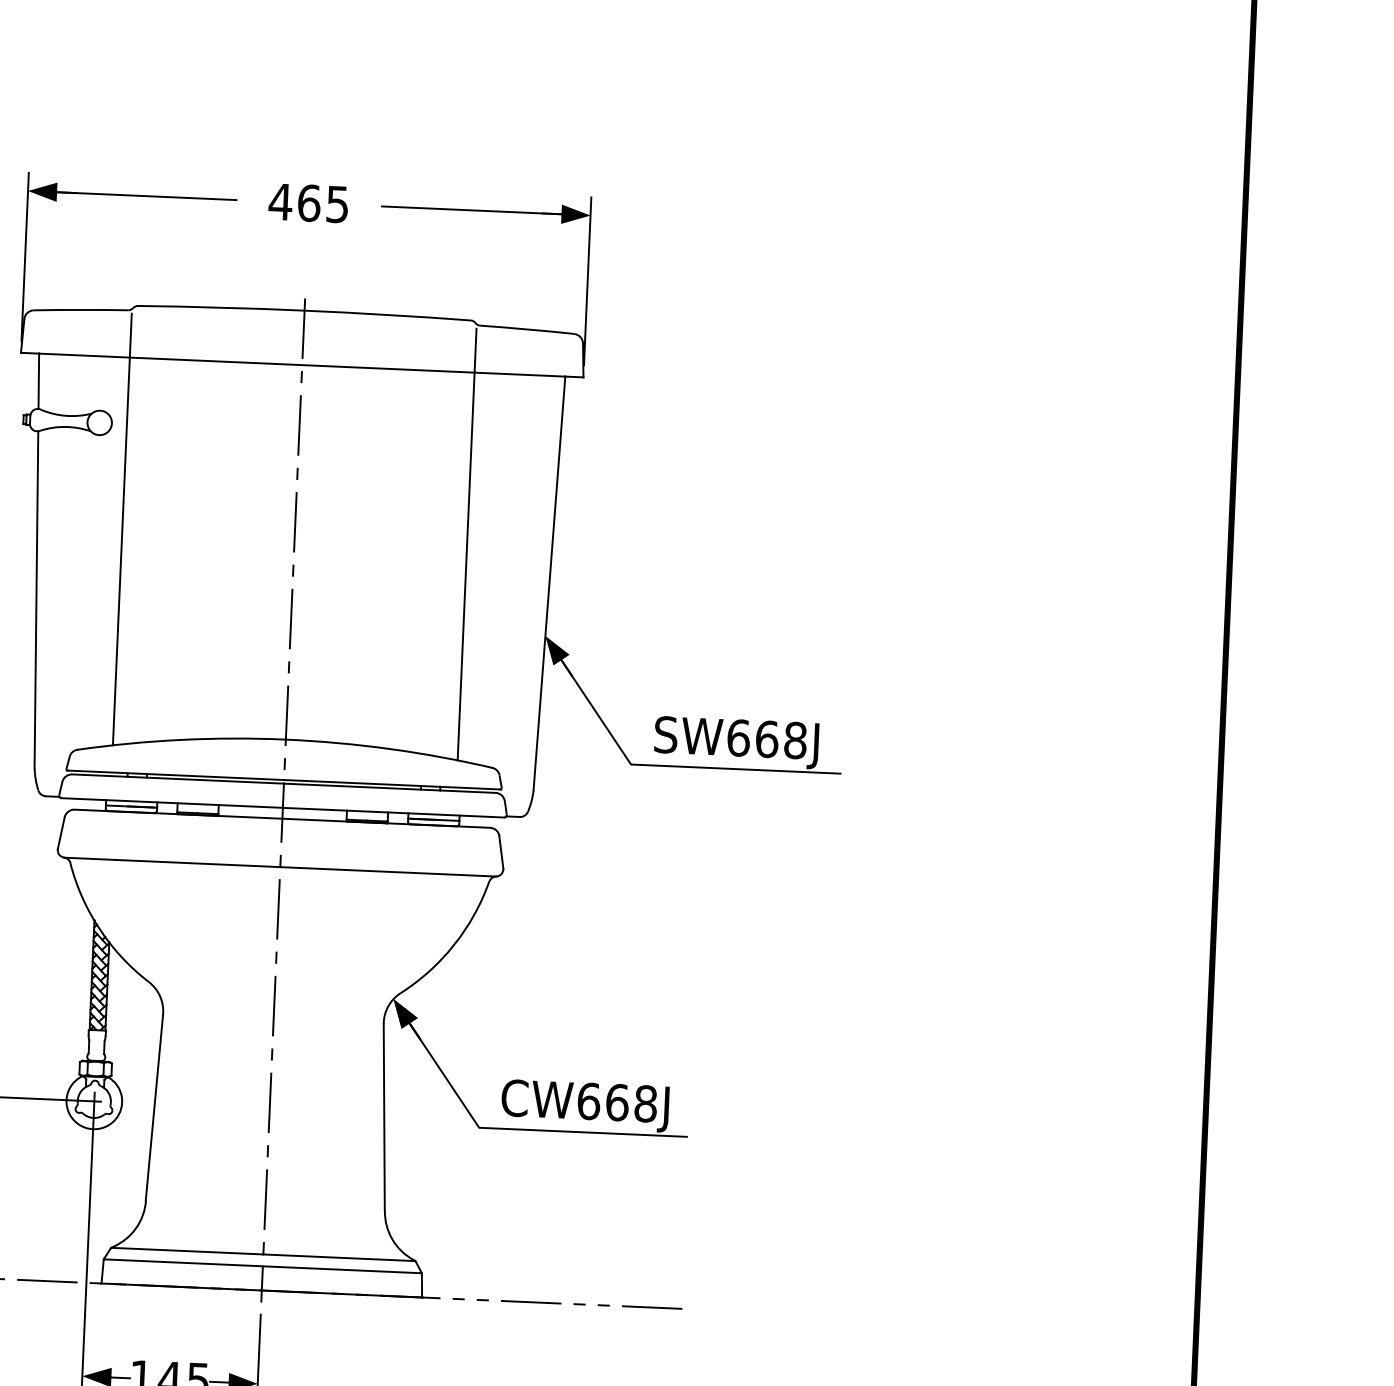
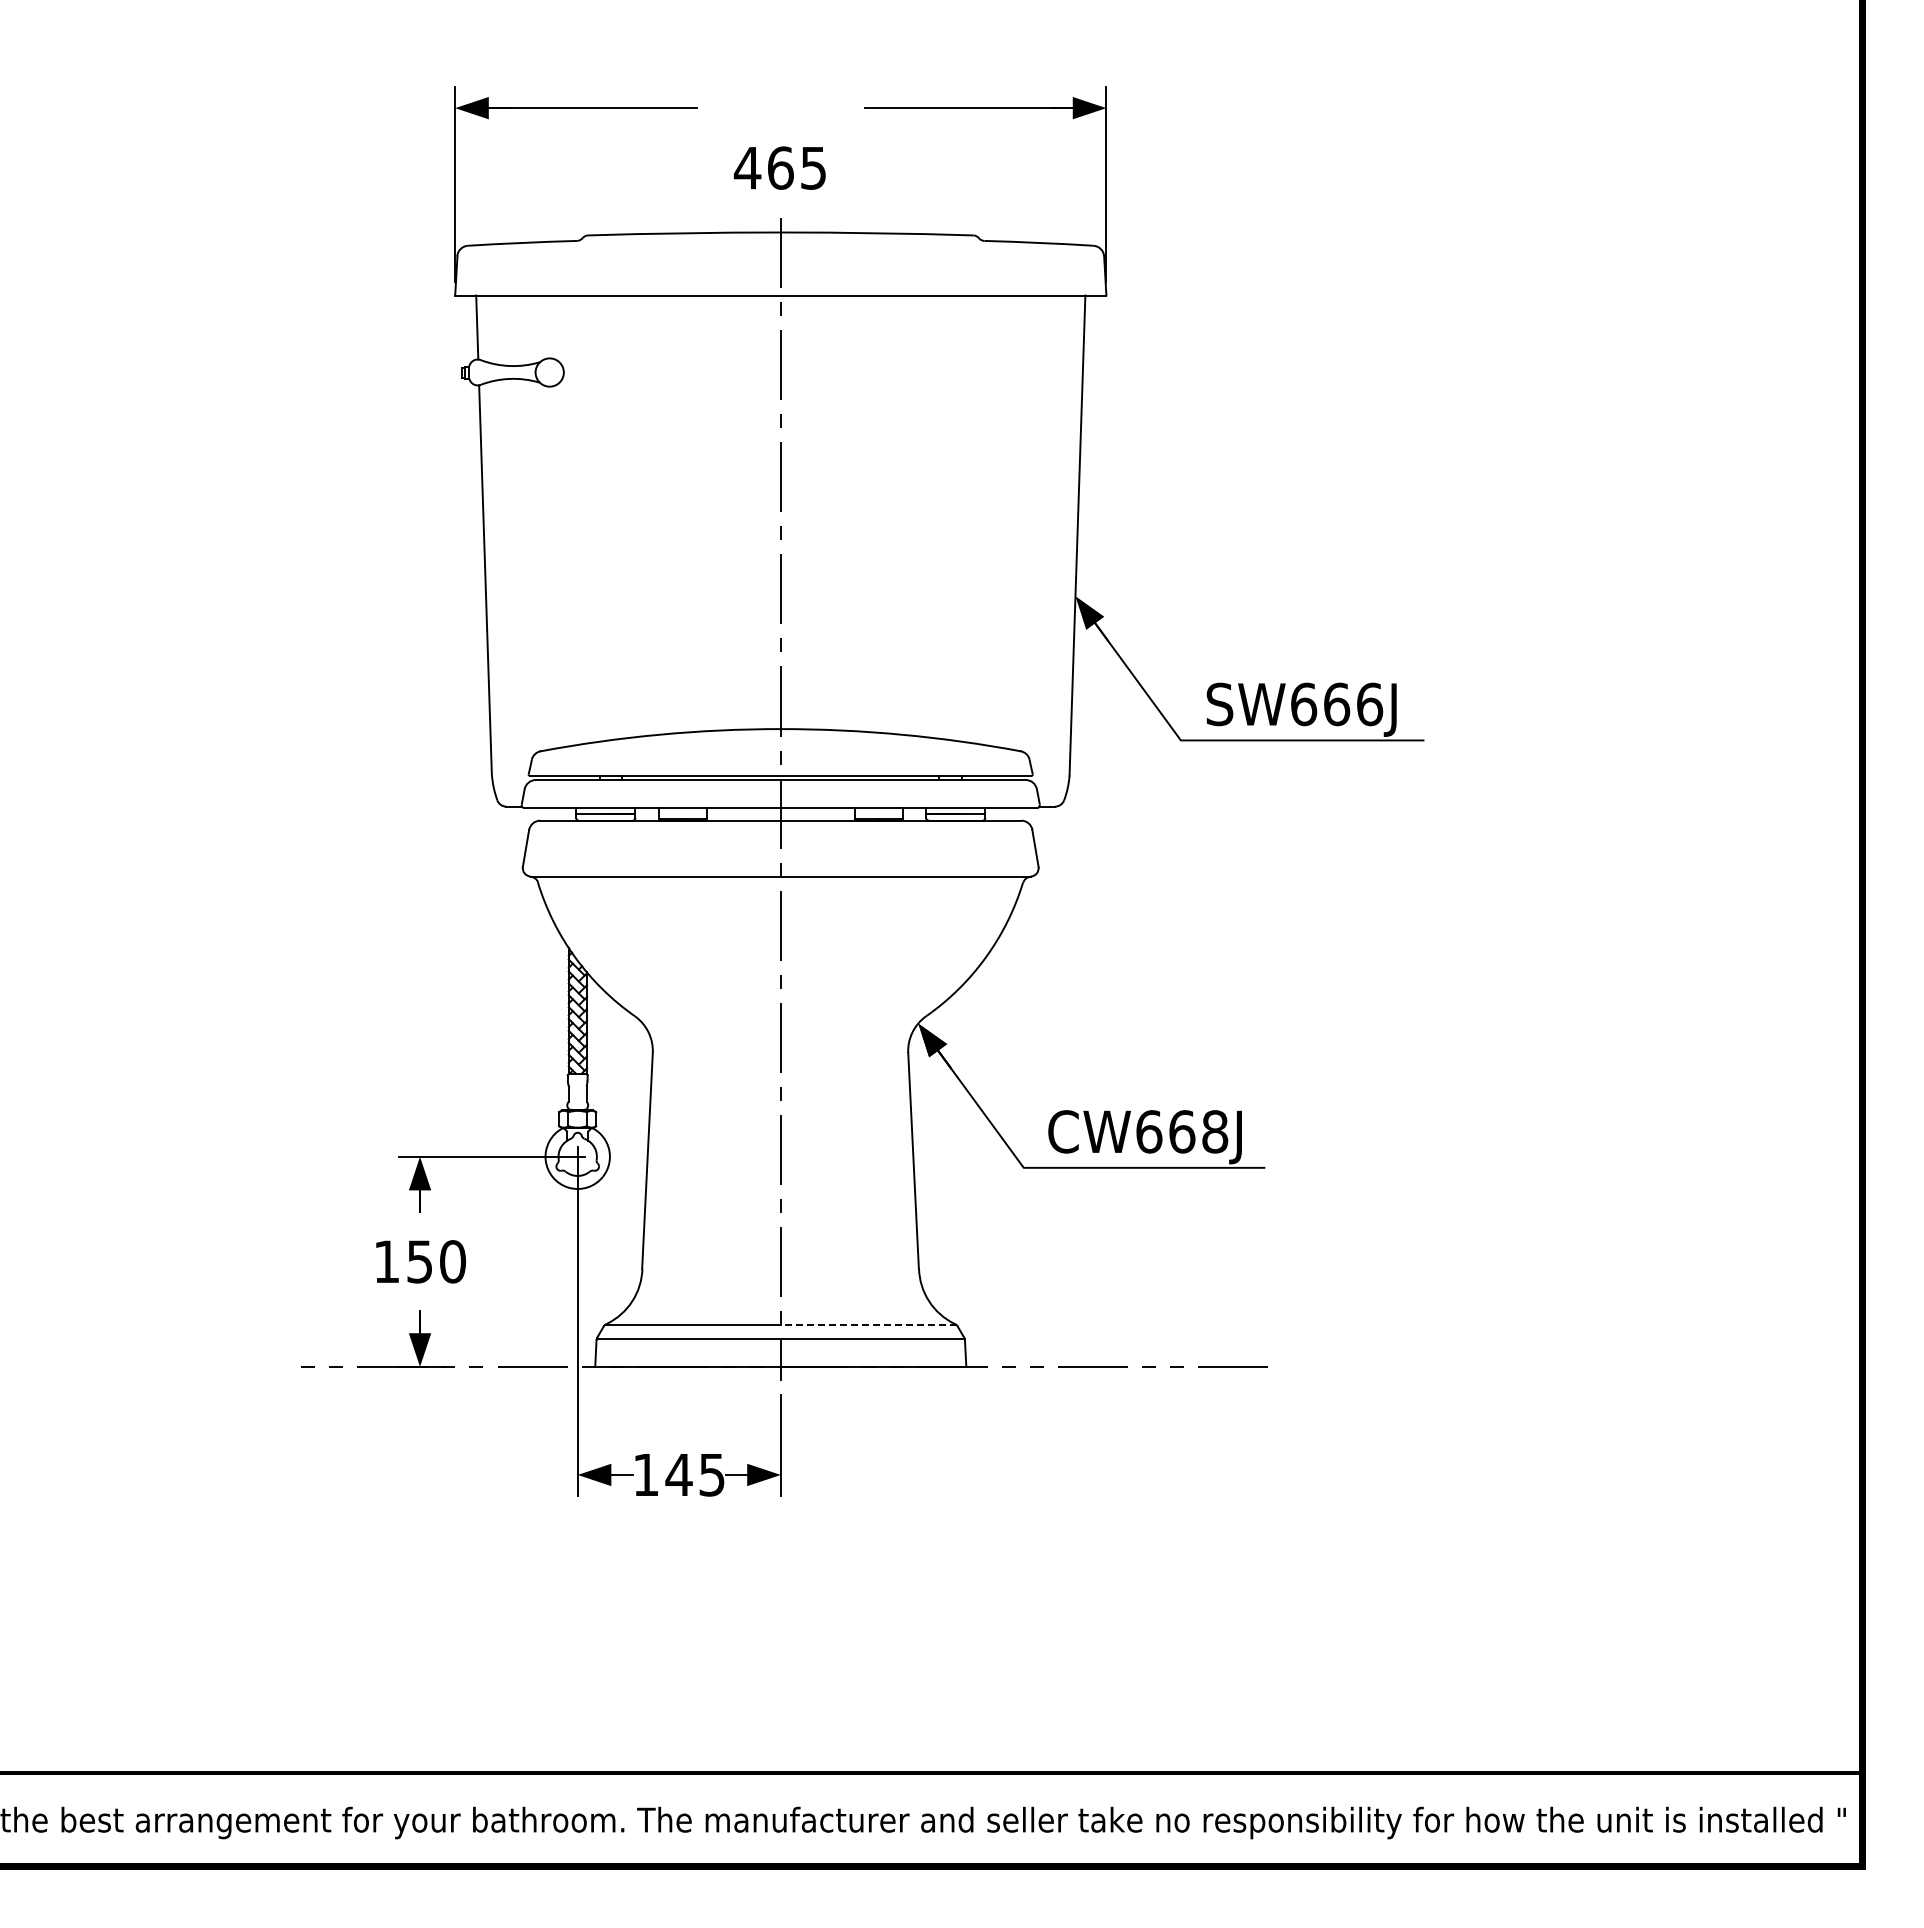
text: (308, 202) -> (779, 167), moved
line: (122, 529) -> (581, 494), removed
line: (467, 544) -> (980, 494), removed
text: (796, 740) -> (1370, 704), SW668J -> SW666J
line: (339, 1258) -> (868, 1325), solid -> dashed

